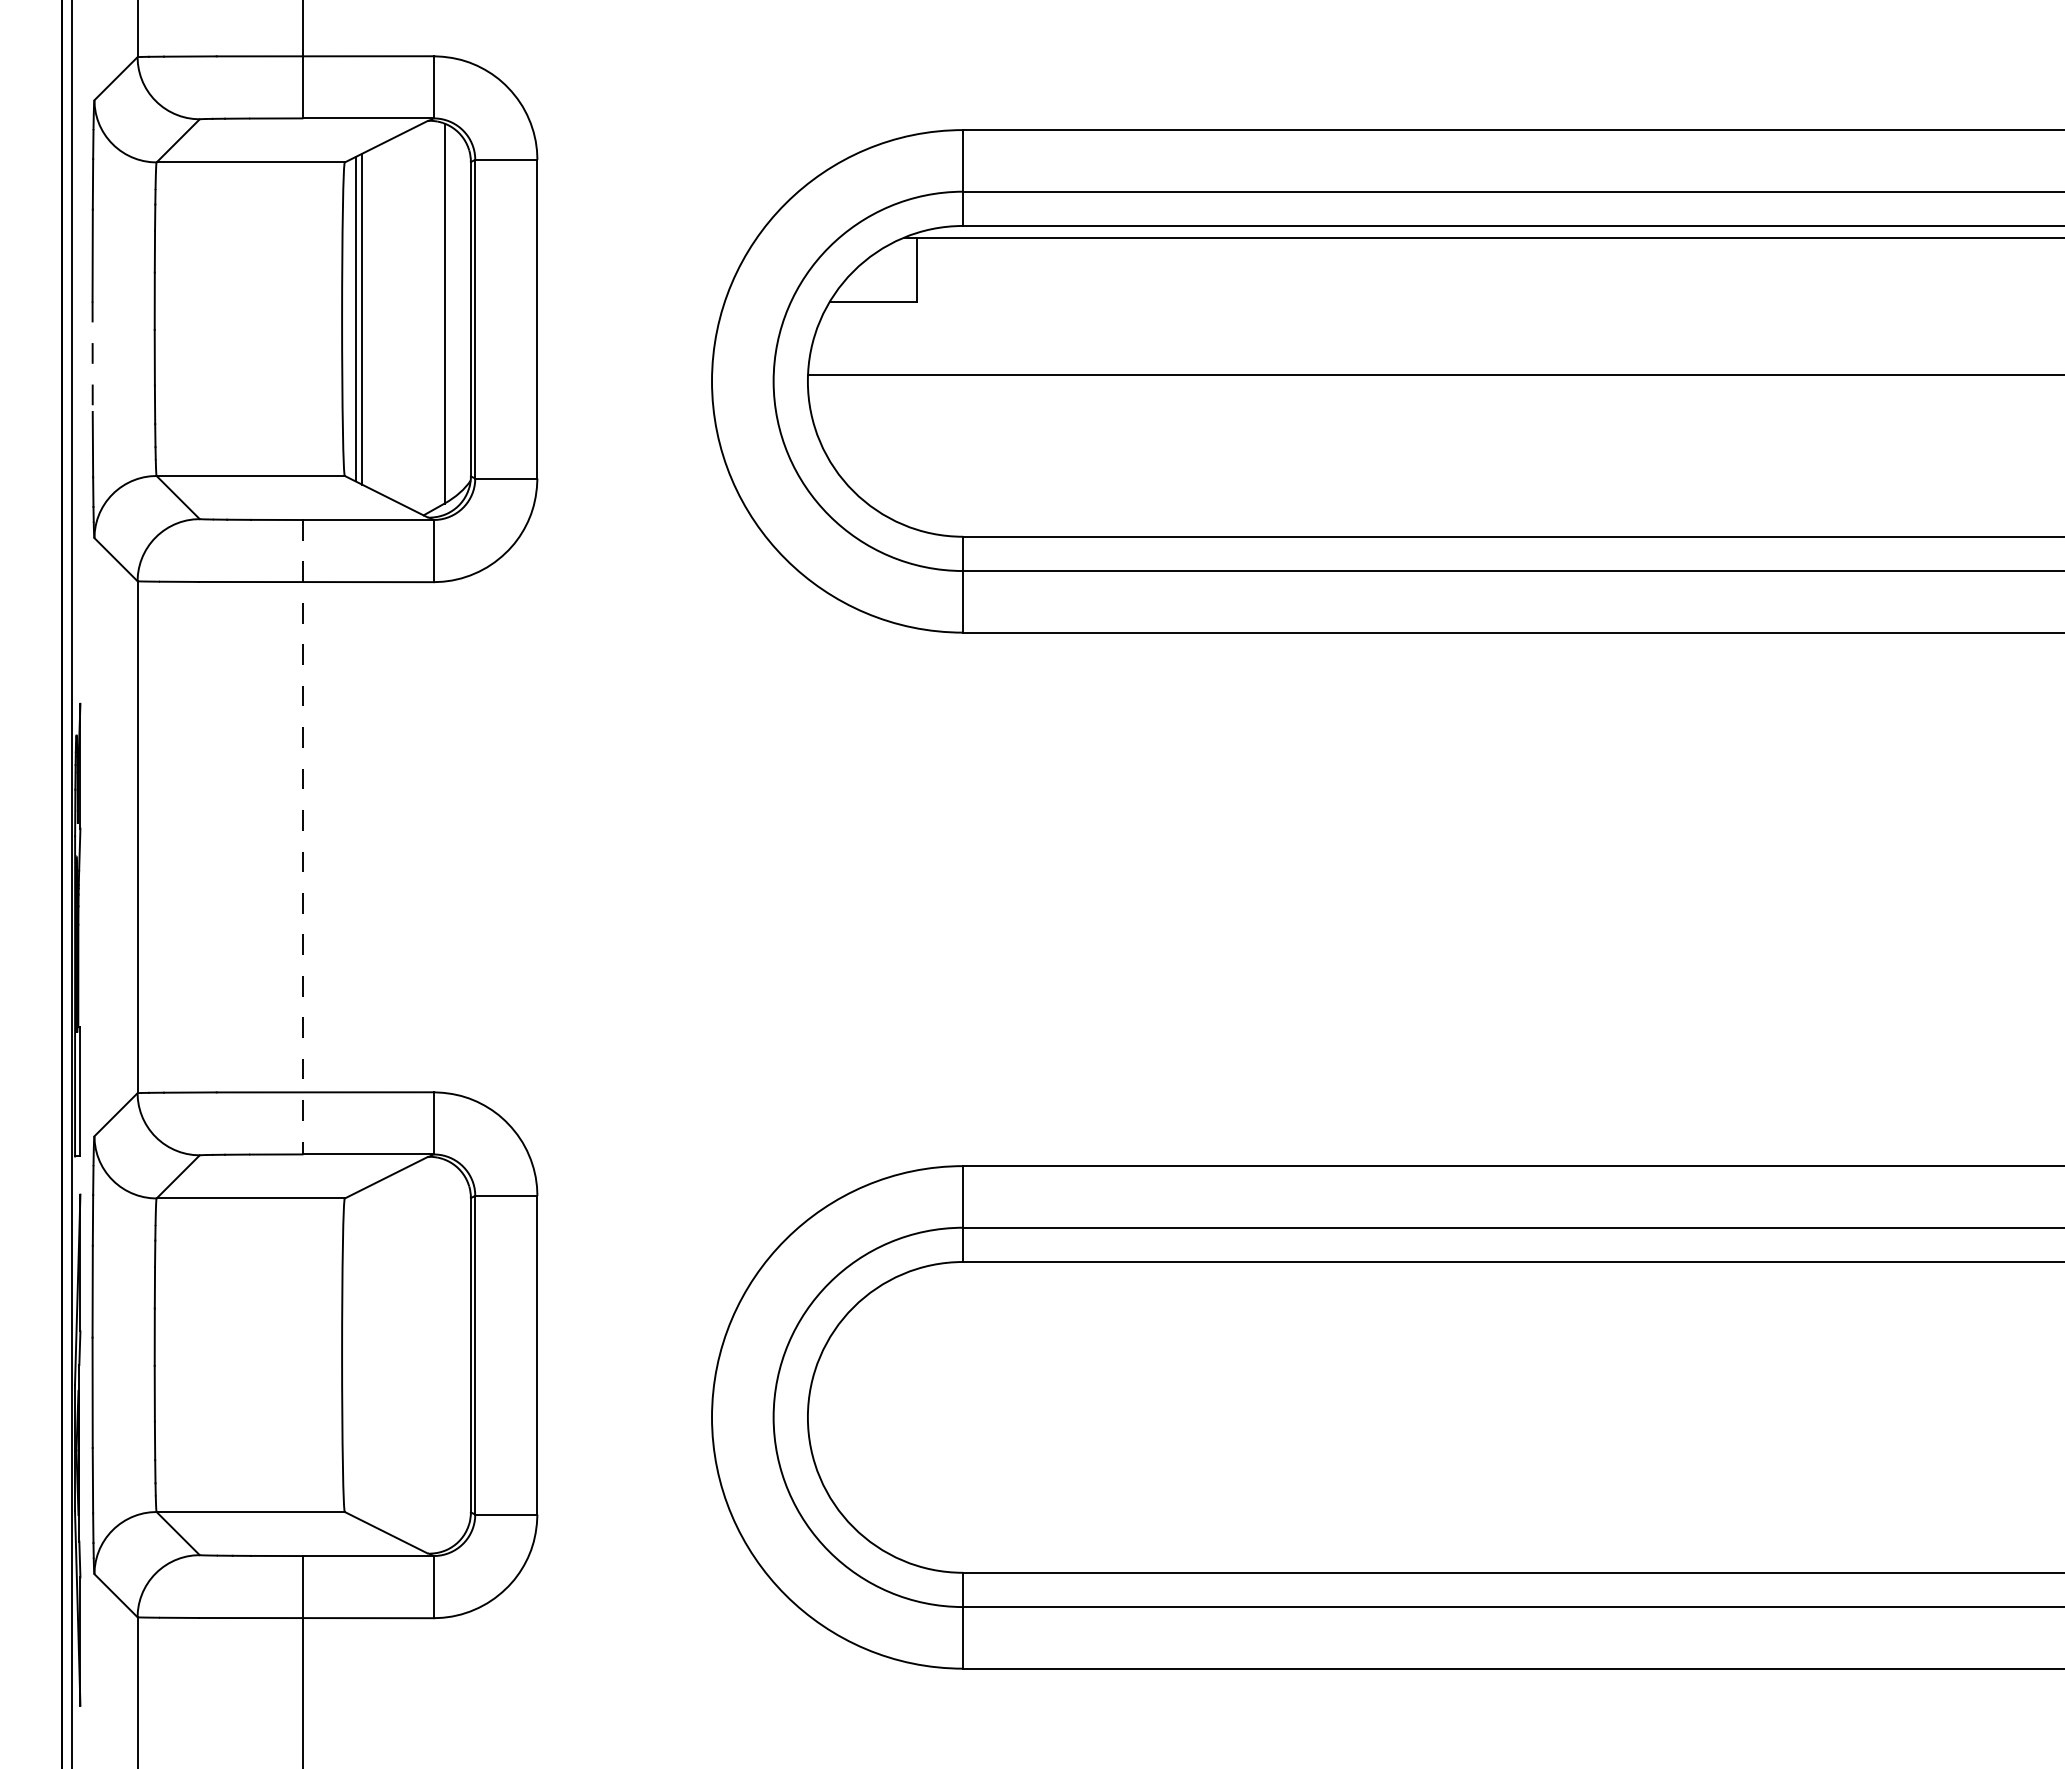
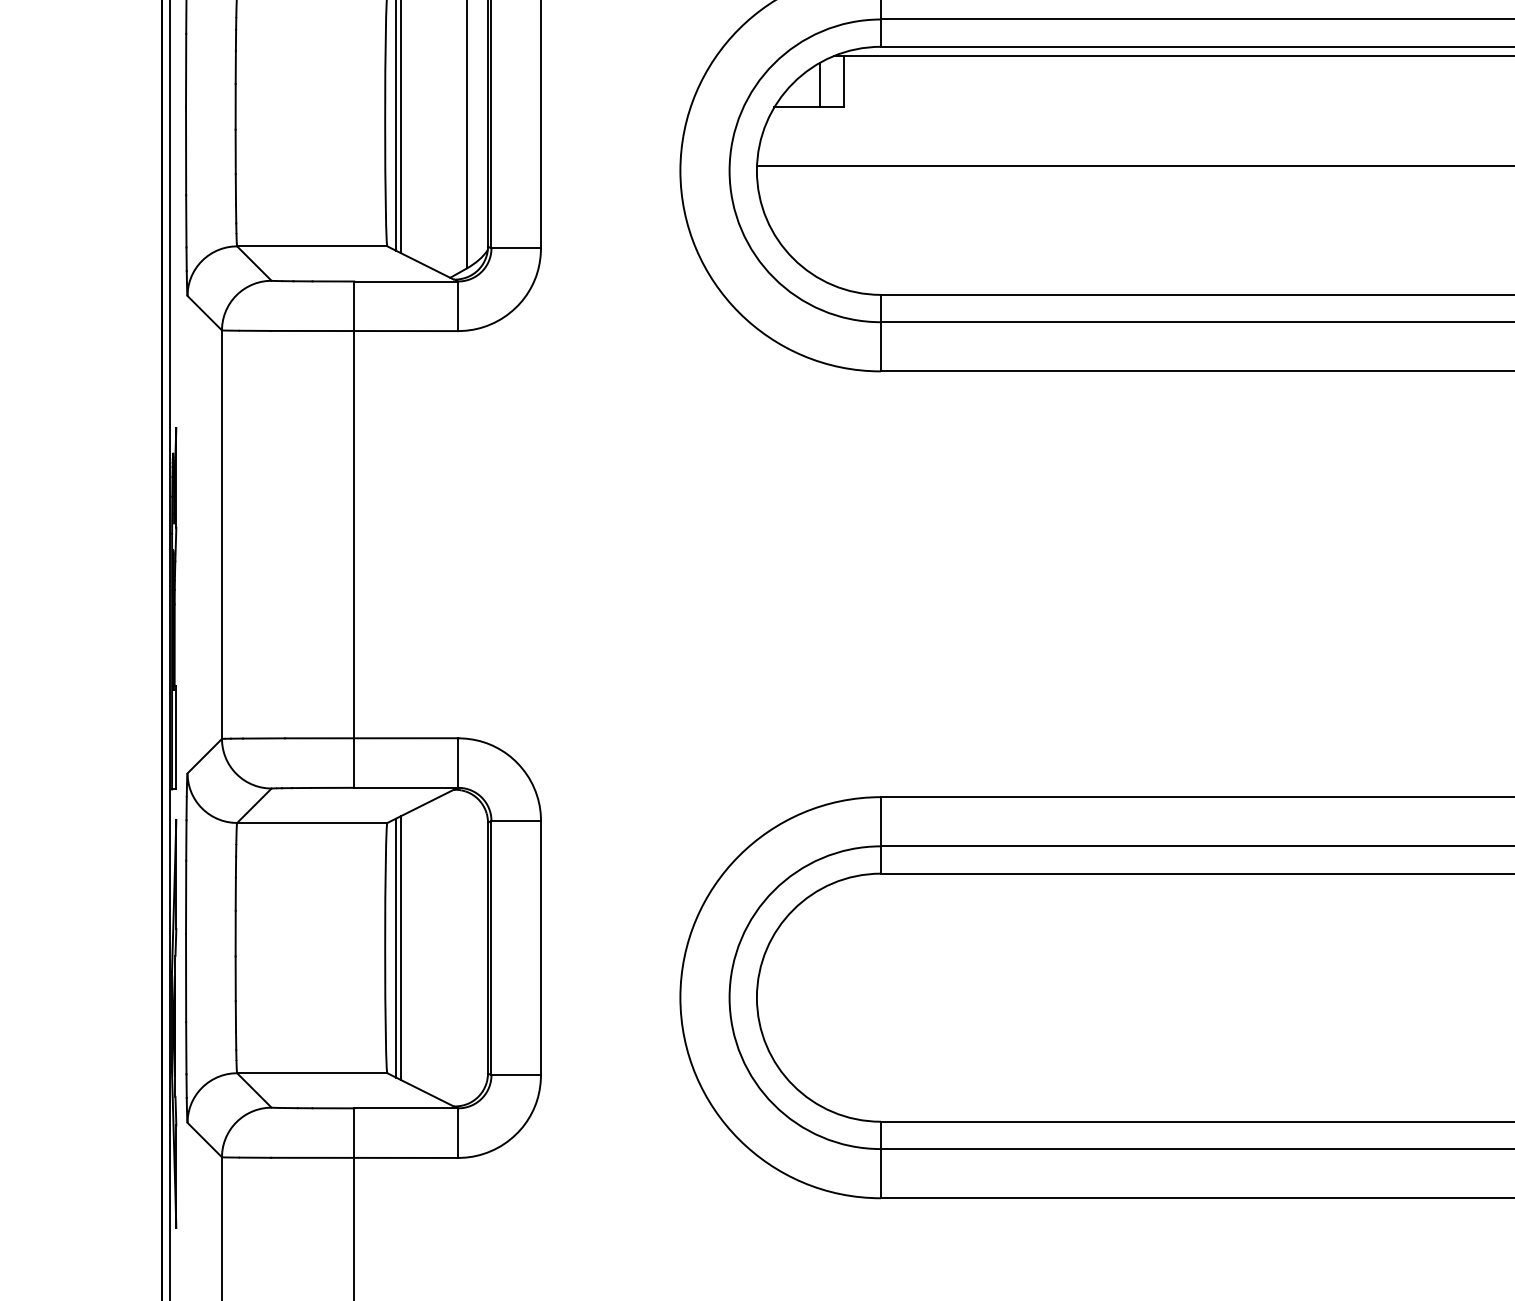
line: (887, 273) -> (820, 84), added
line: (92, 357) -> (185, 151), dashed -> solid
line: (303, 837) -> (354, 534), dashed -> solid
line: (362, 1354) -> (401, 947), added
line: (355, 1355) -> (395, 948), added

